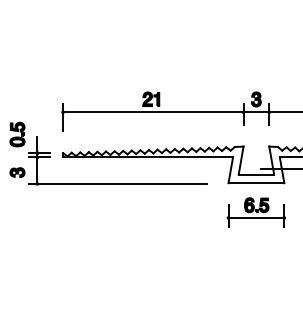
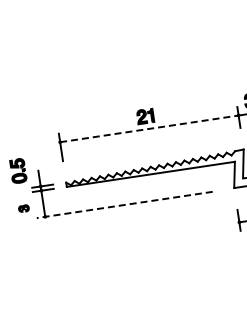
line: (153, 112) -> (149, 129), solid -> dashed
part: (17, 172) -> (23, 208), size x0.7
line: (117, 183) -> (124, 204), solid -> dashed

